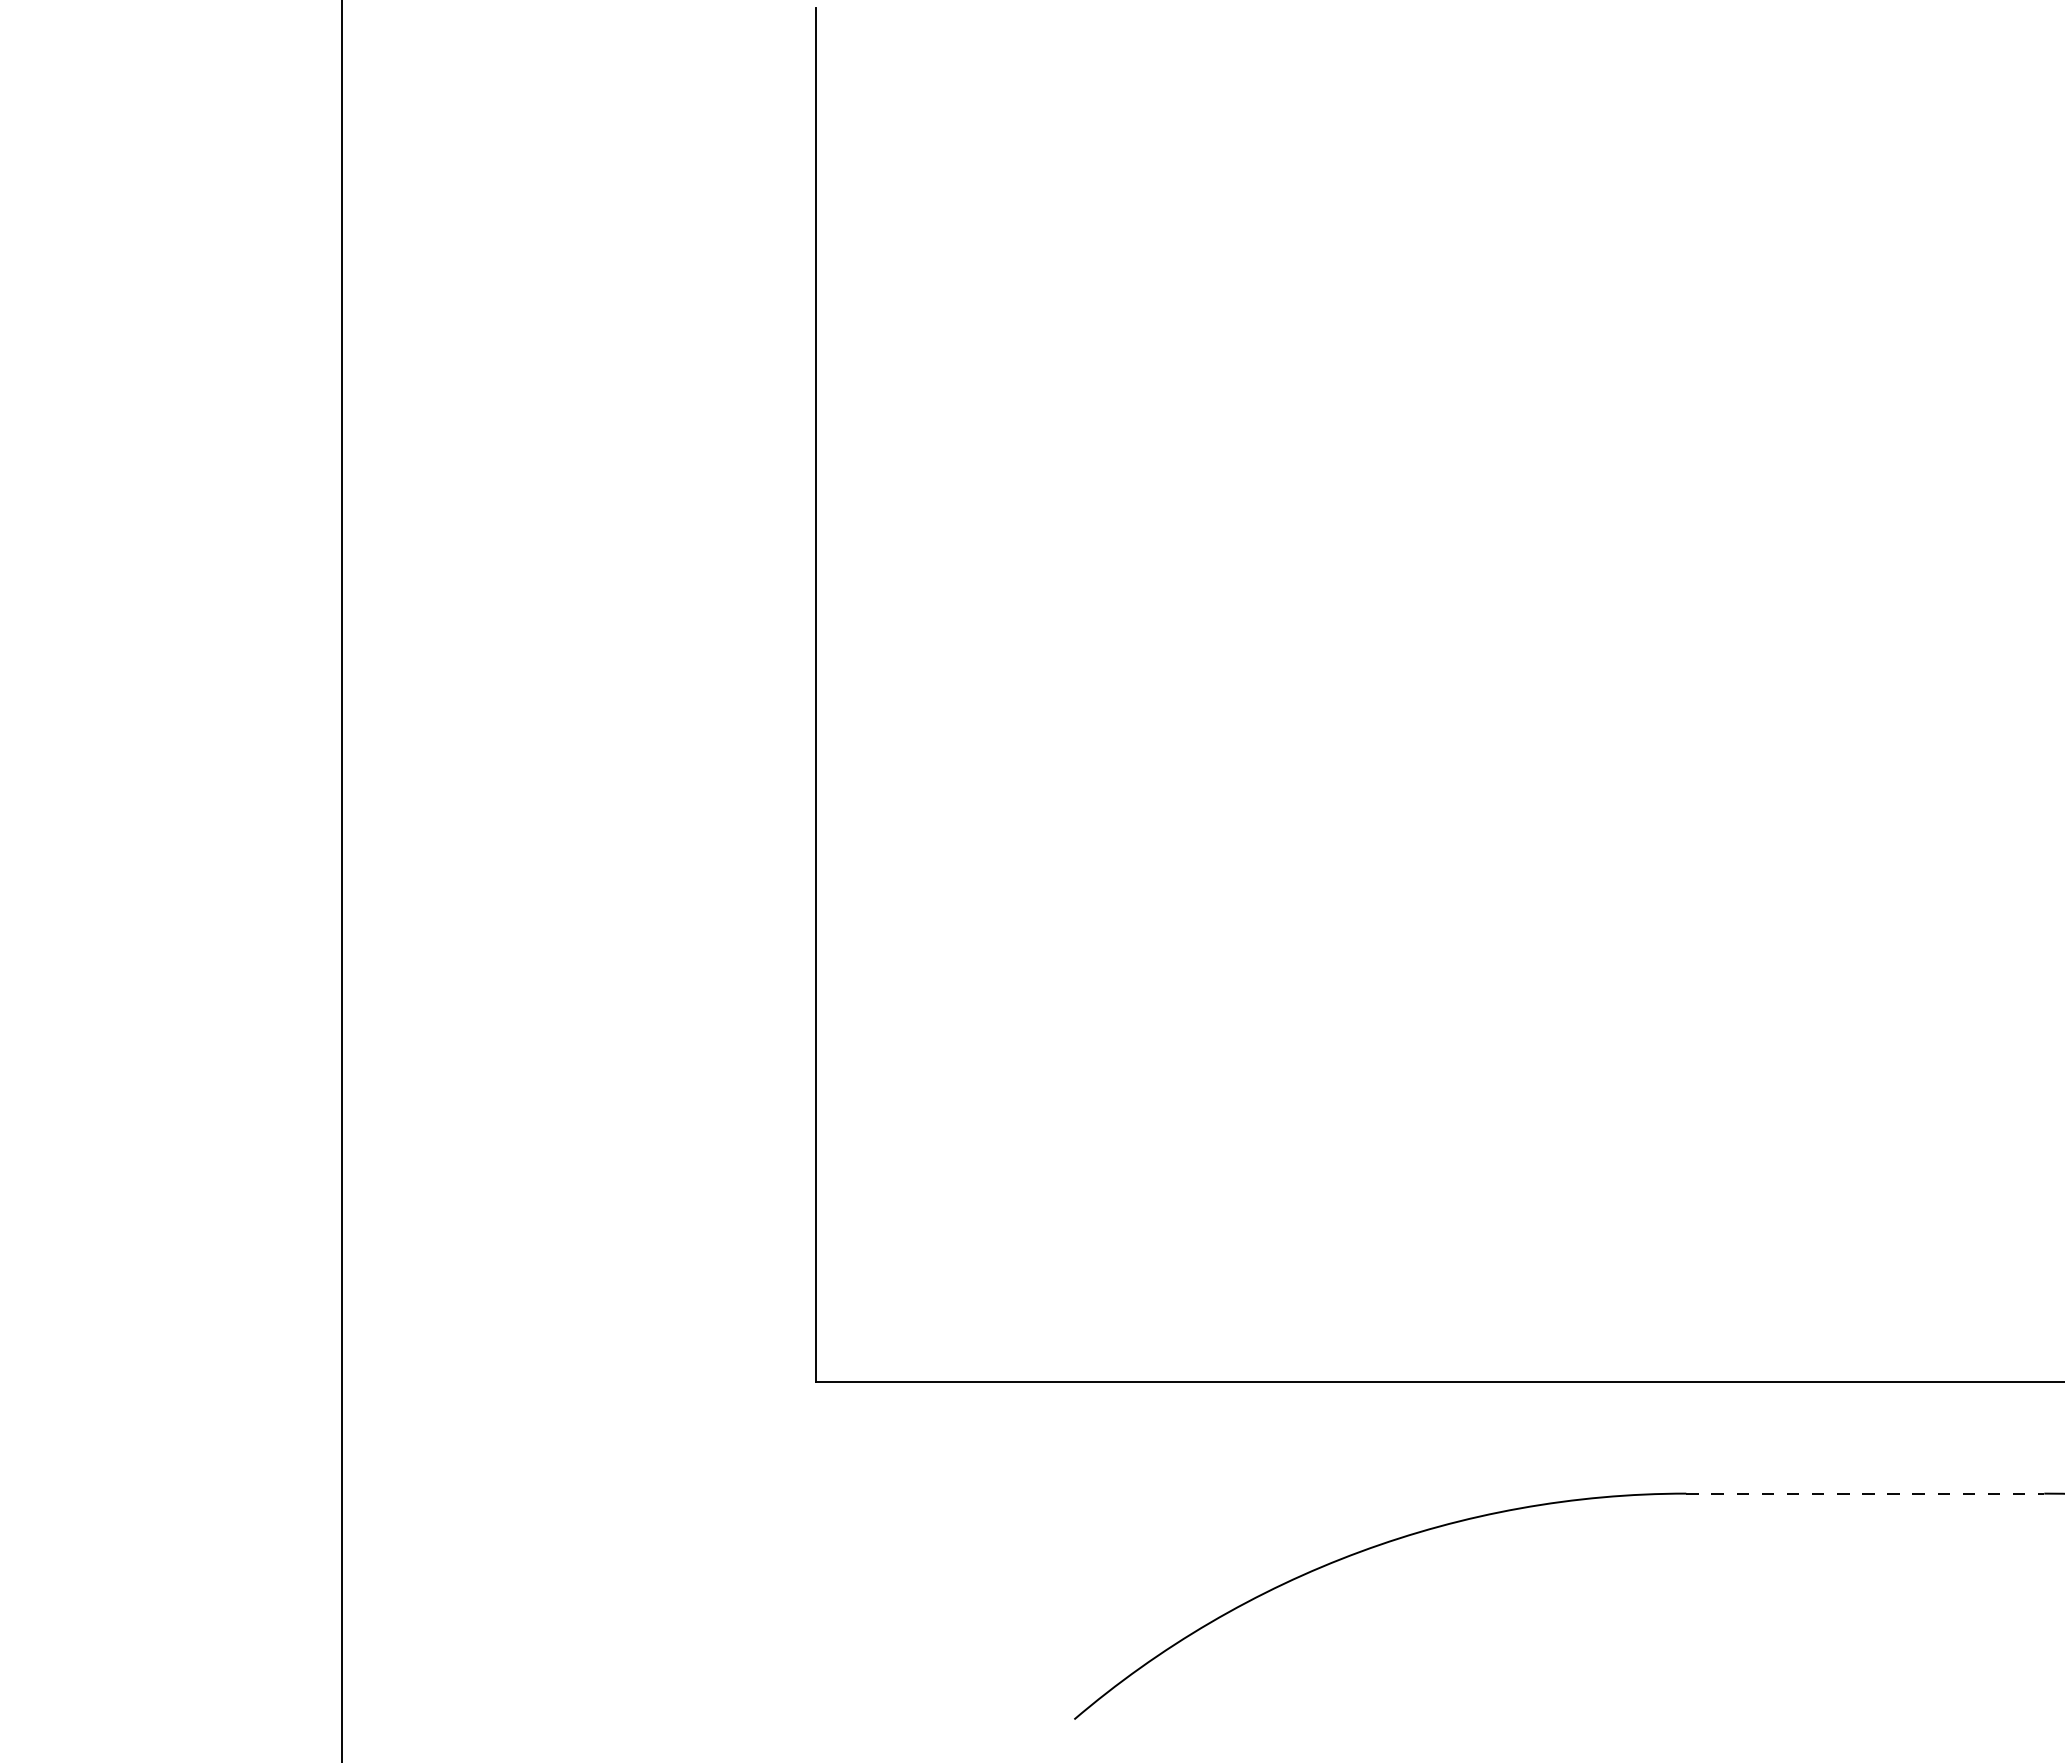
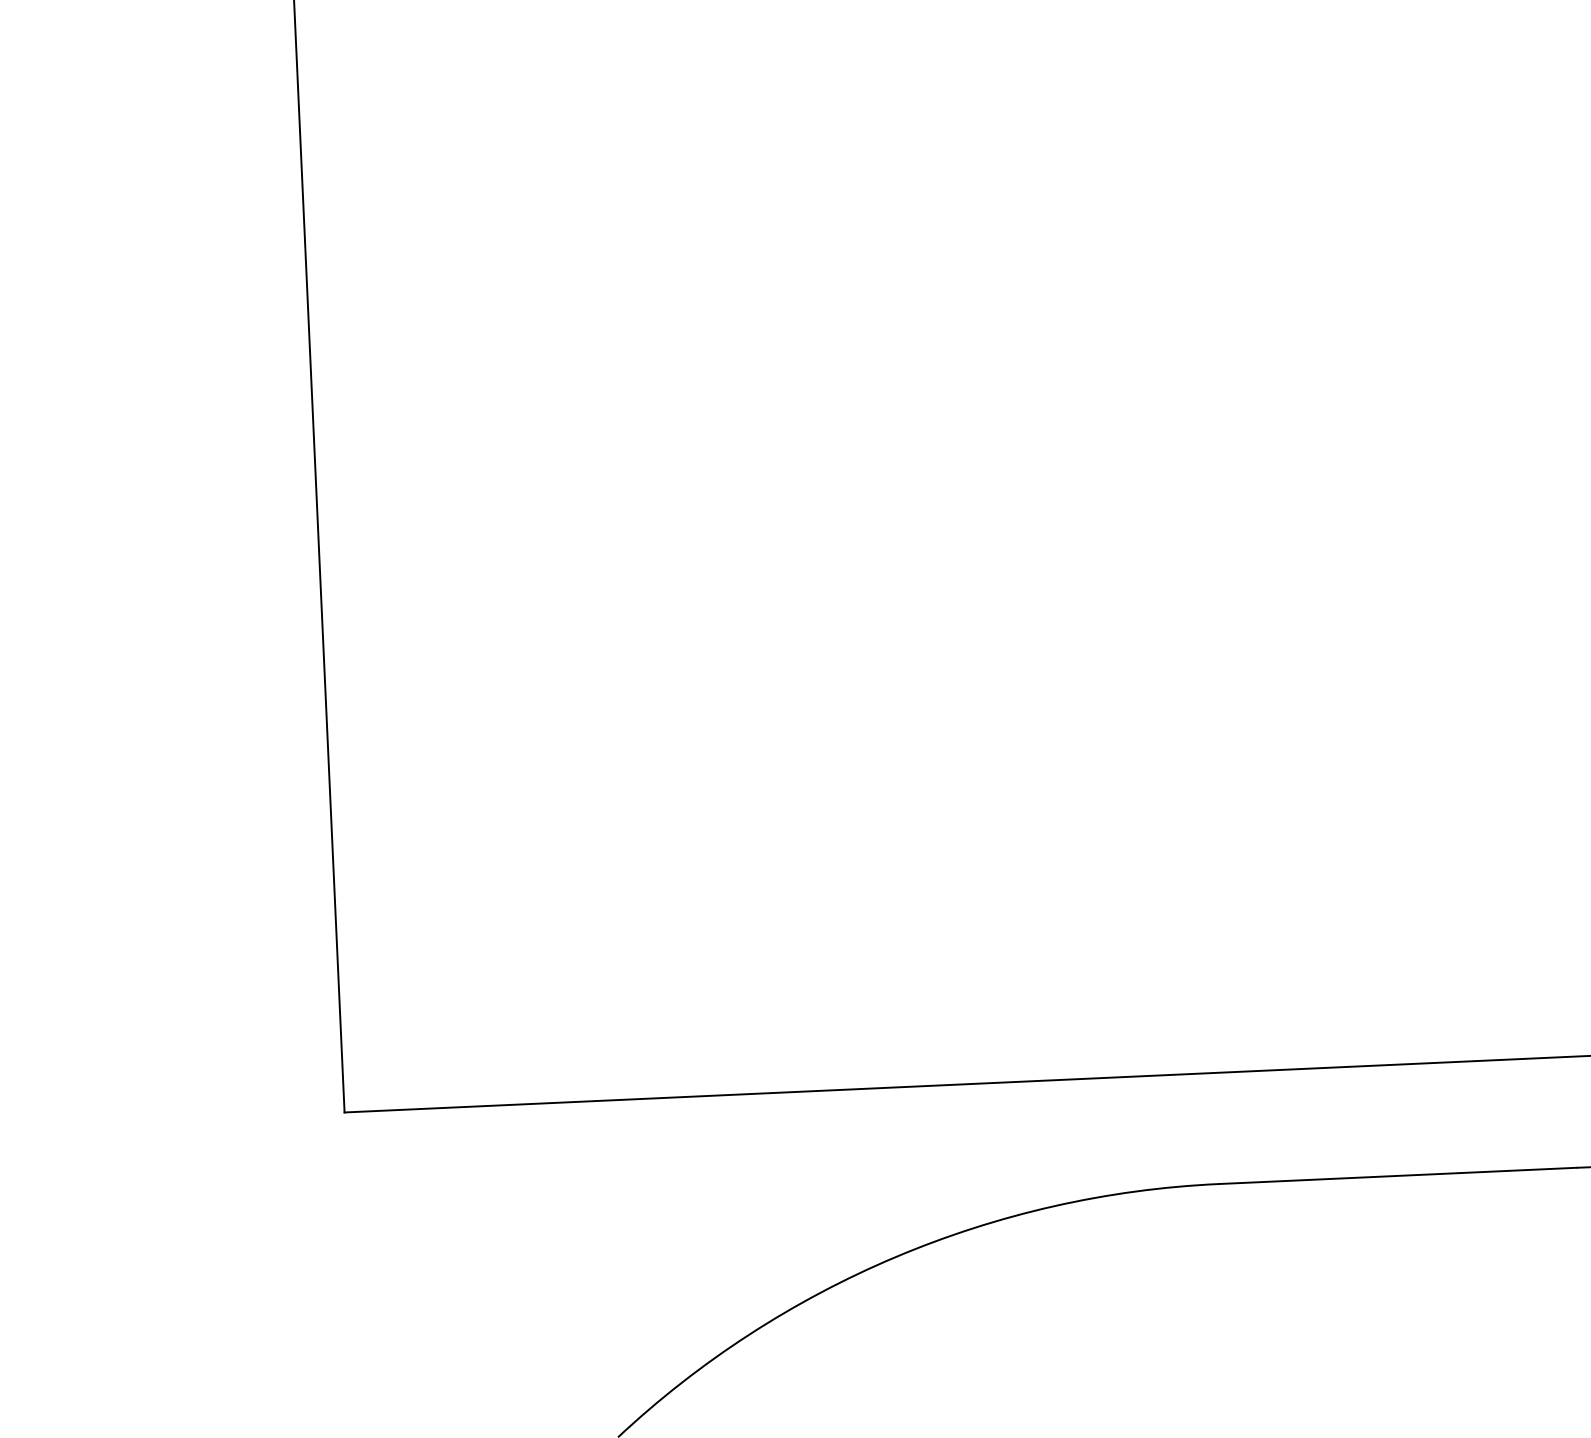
line: (1865, 1493) -> (1398, 1175), dashed -> solid

